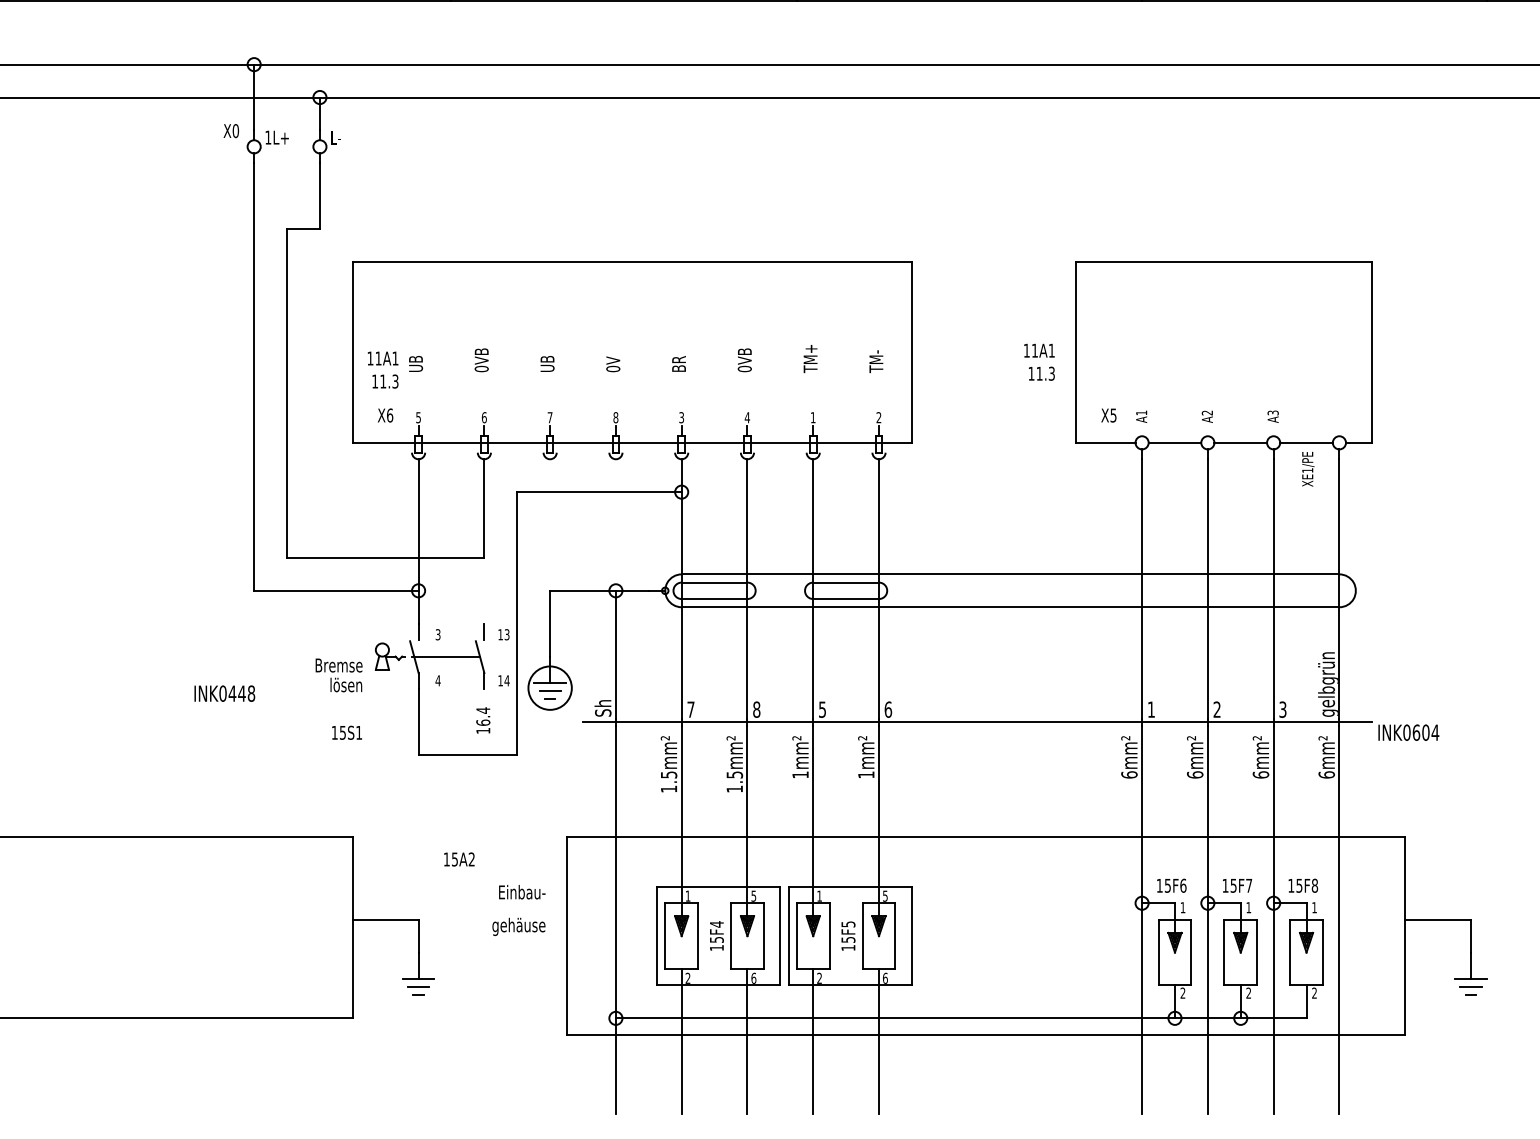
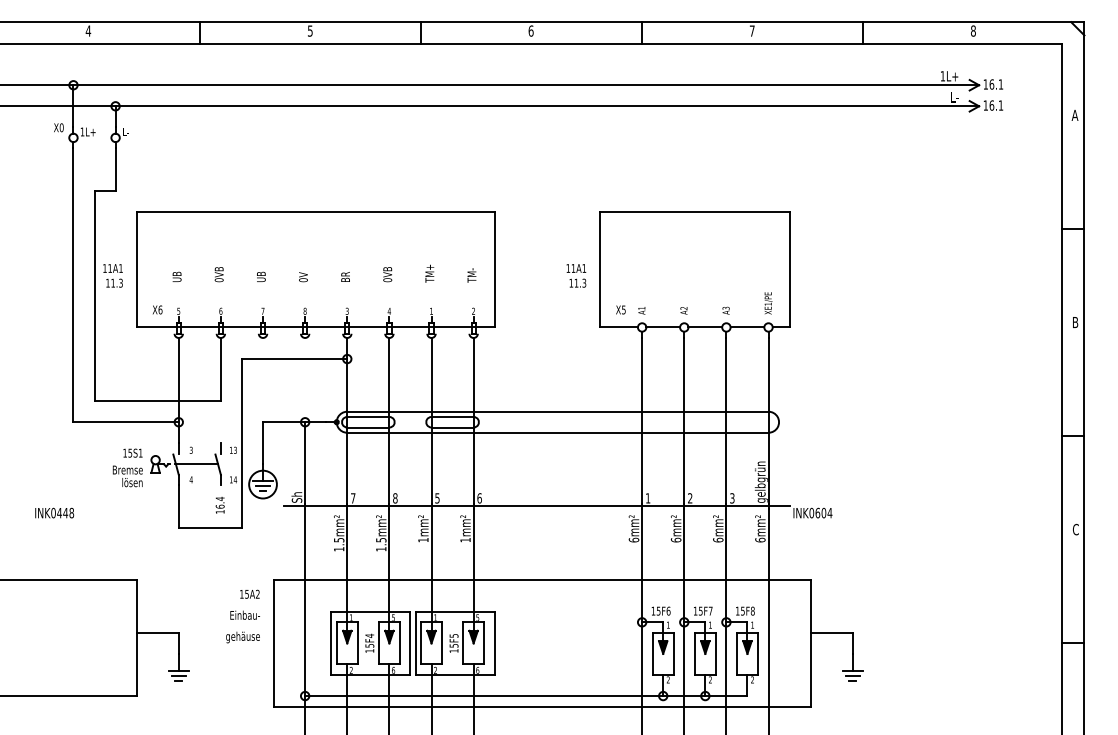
text: (382, 369) -> (112, 275), moved
text: (1308, 469) -> (768, 303), moved
text: (224, 692) -> (54, 512), moved
text: (346, 731) -> (132, 452), moved
text: (458, 858) -> (249, 593), moved

